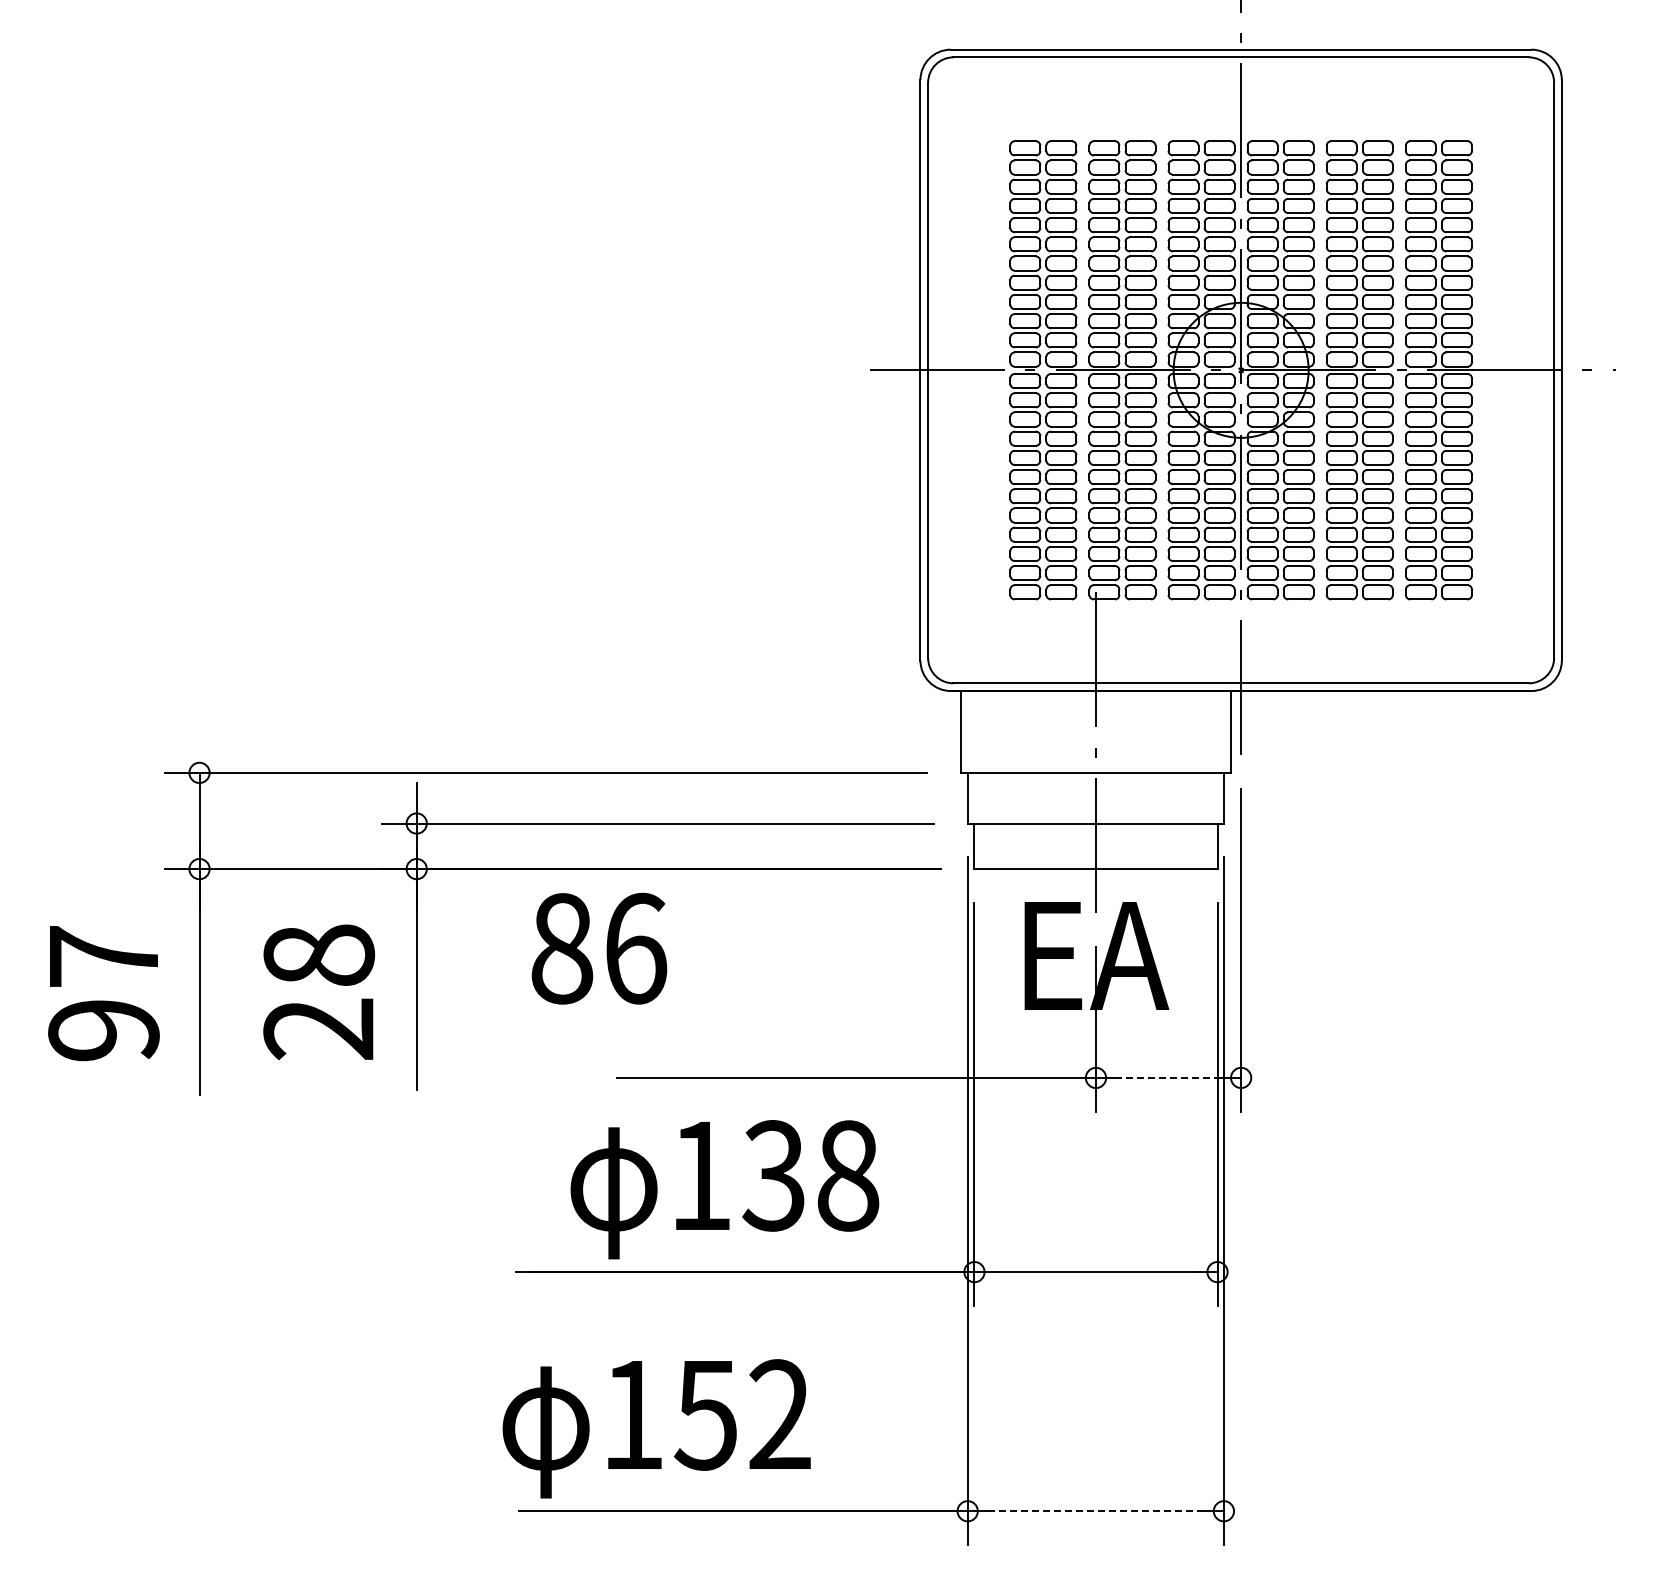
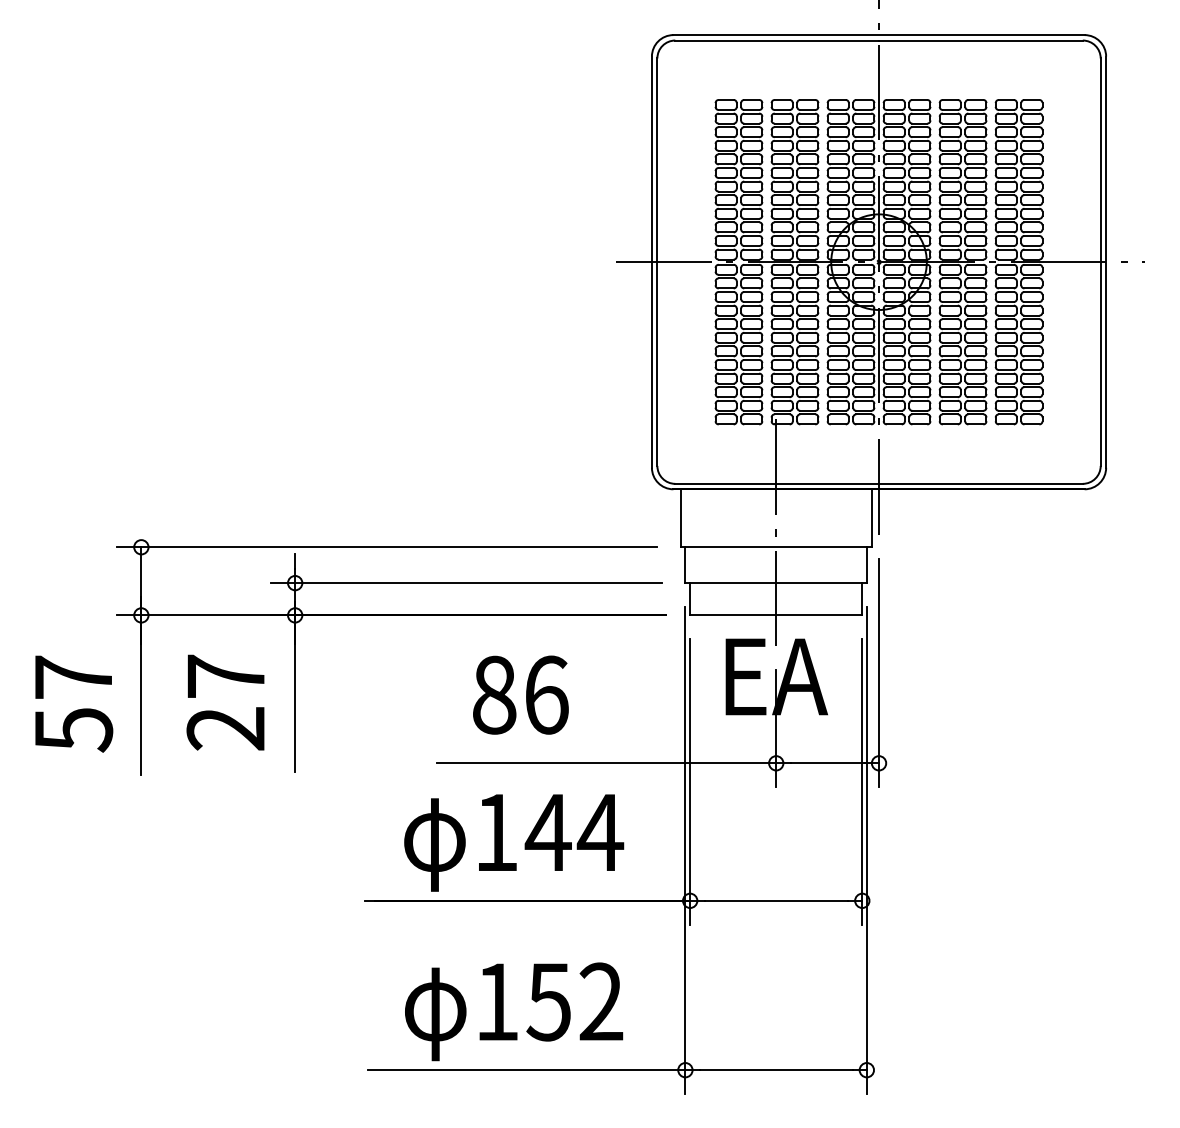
text: (599, 948) -> (520, 695), moved
text: (319, 954) -> (226, 675), 28 -> 27
text: (103, 1031) -> (73, 730), 97 -> 57
line: (1168, 1077) -> (827, 763), dashed -> solid
text: (810, 1175) -> (574, 832), 138 -> 144
text: (656, 1428) -> (513, 1011), moved
line: (1095, 1511) -> (775, 1070), dashed -> solid

